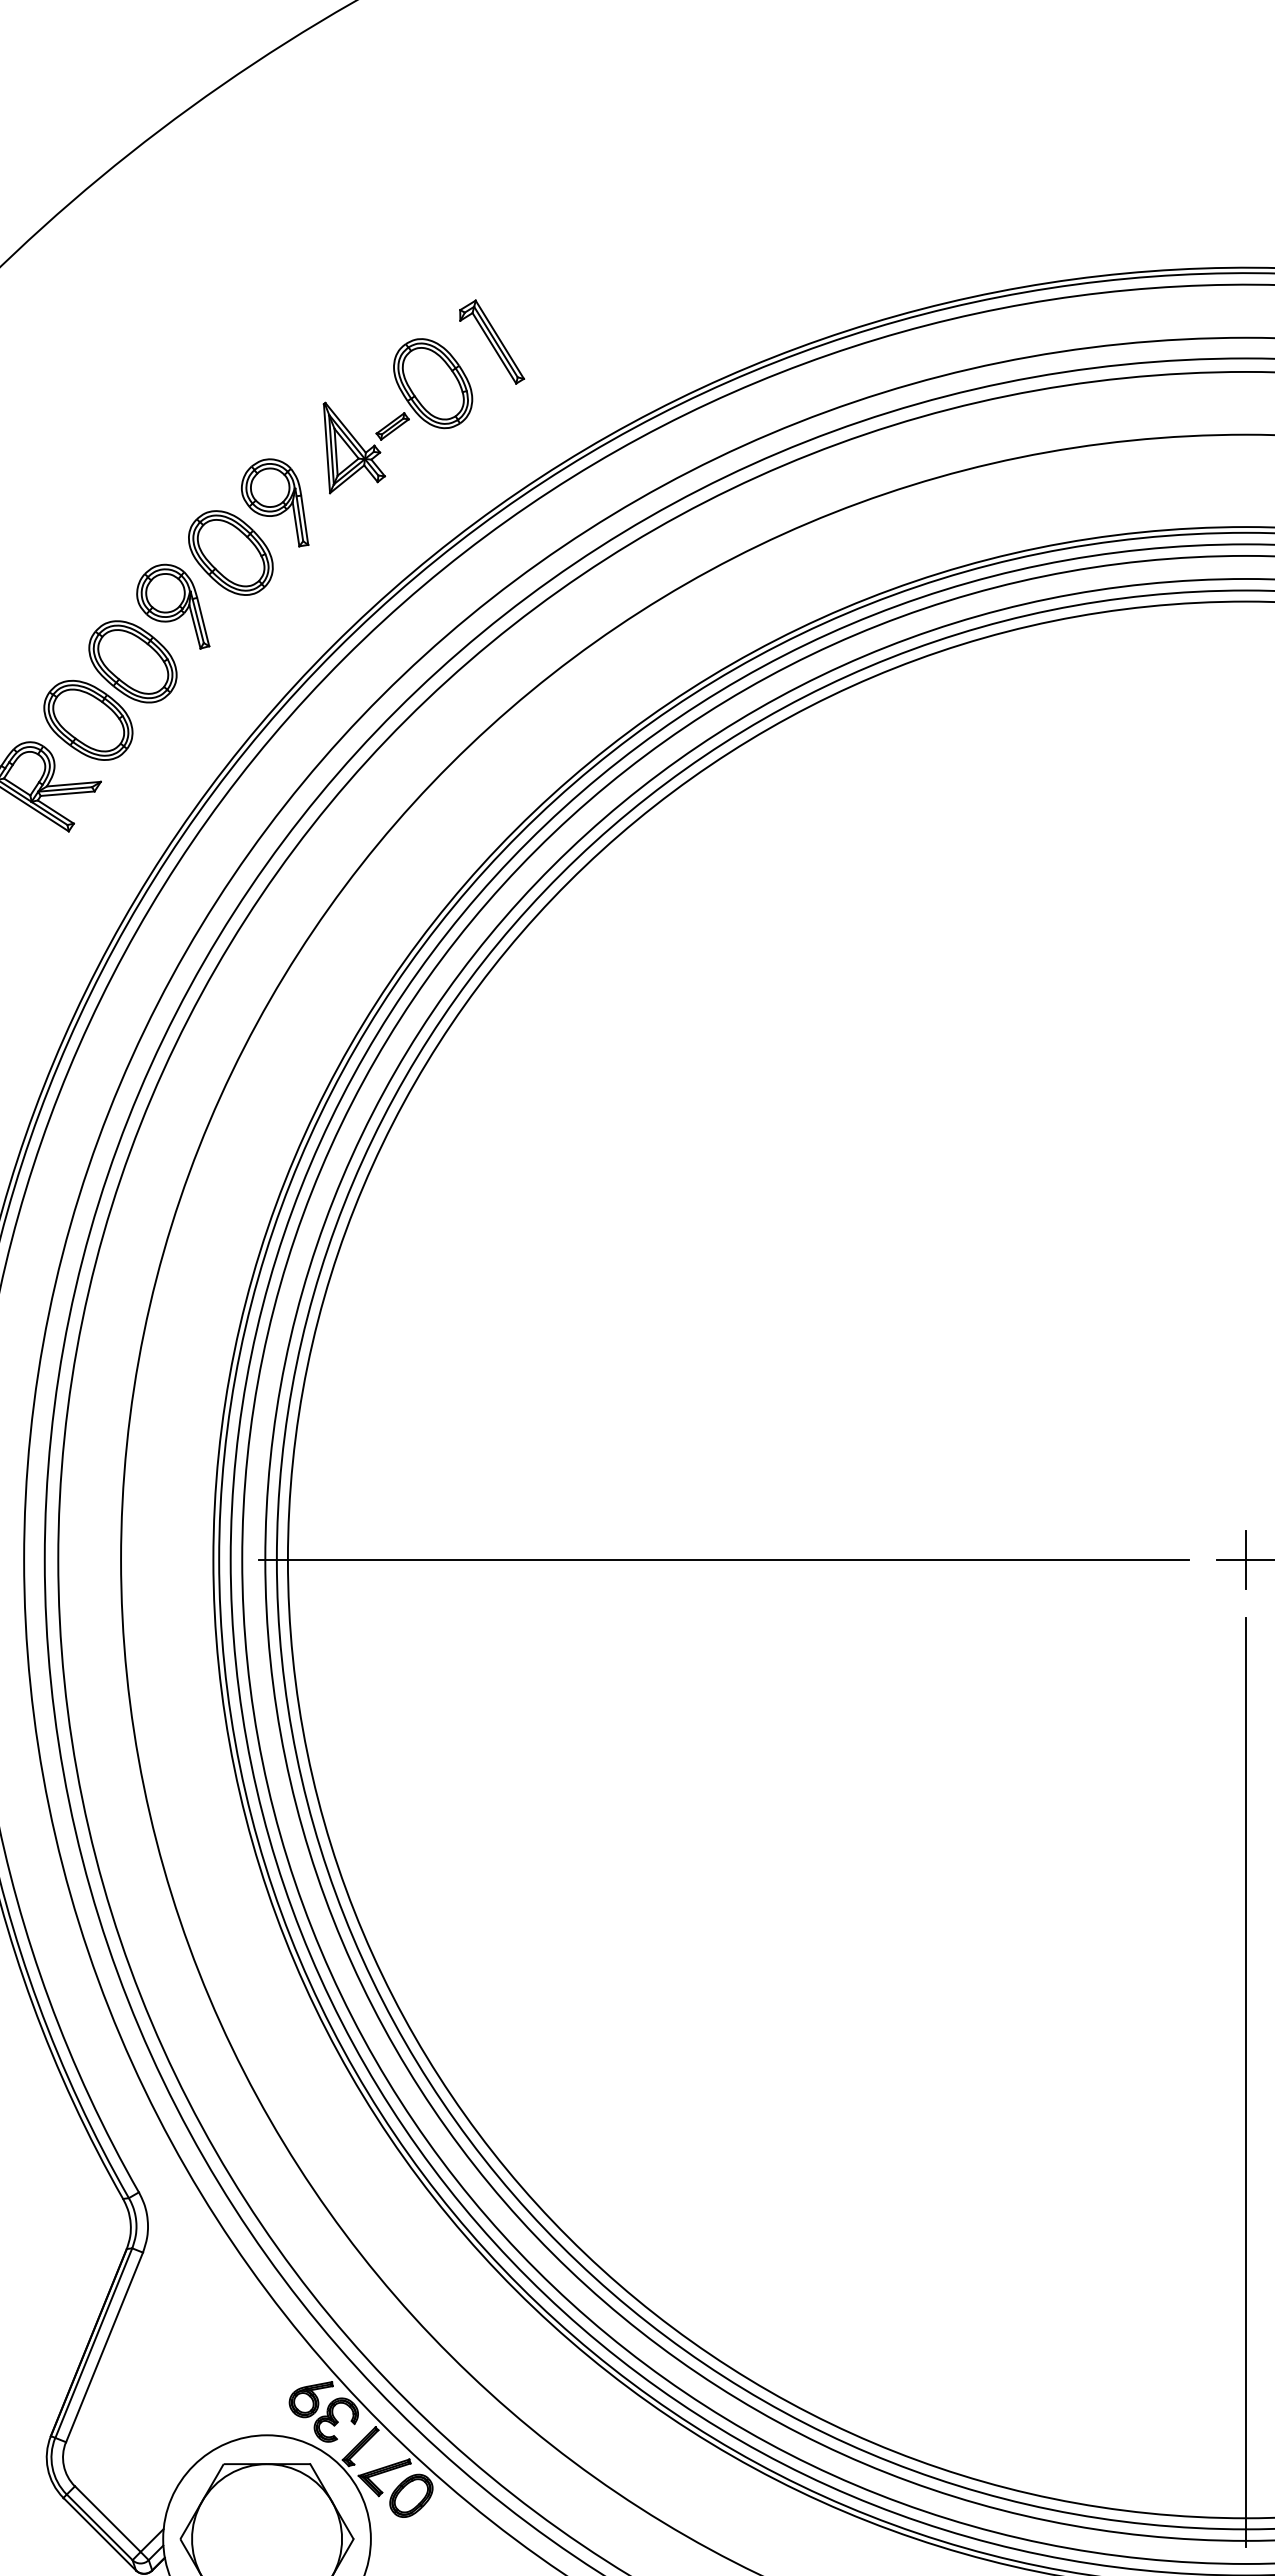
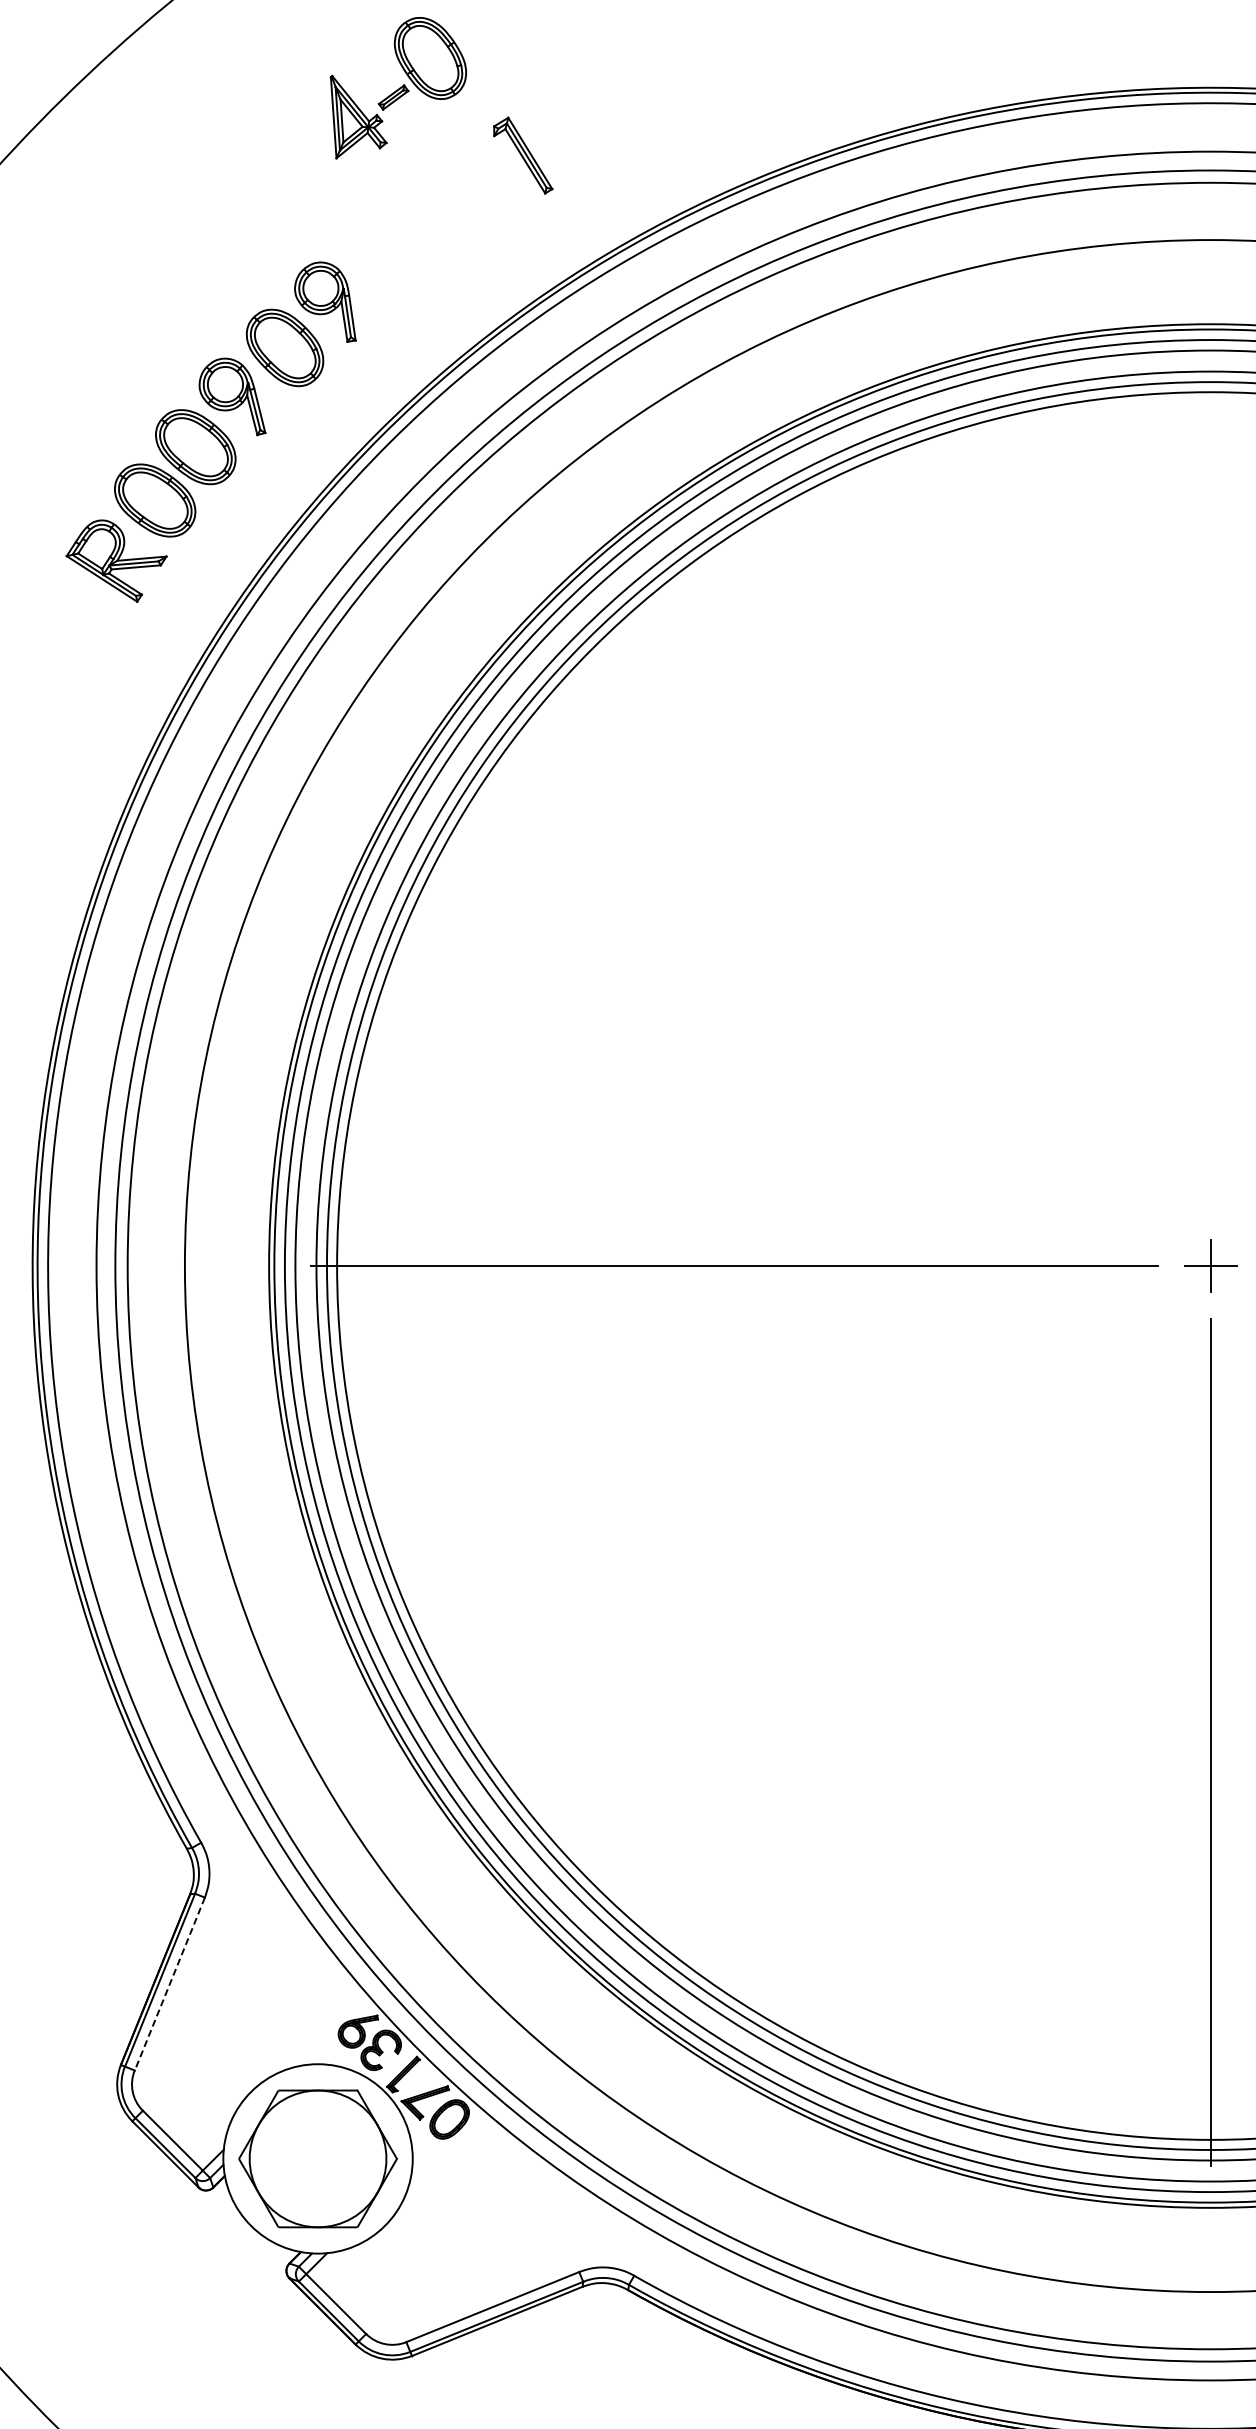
part: (398, 416) -> (398, 88), moved
line: (104, 2347) -> (169, 1984), solid -> dashed

